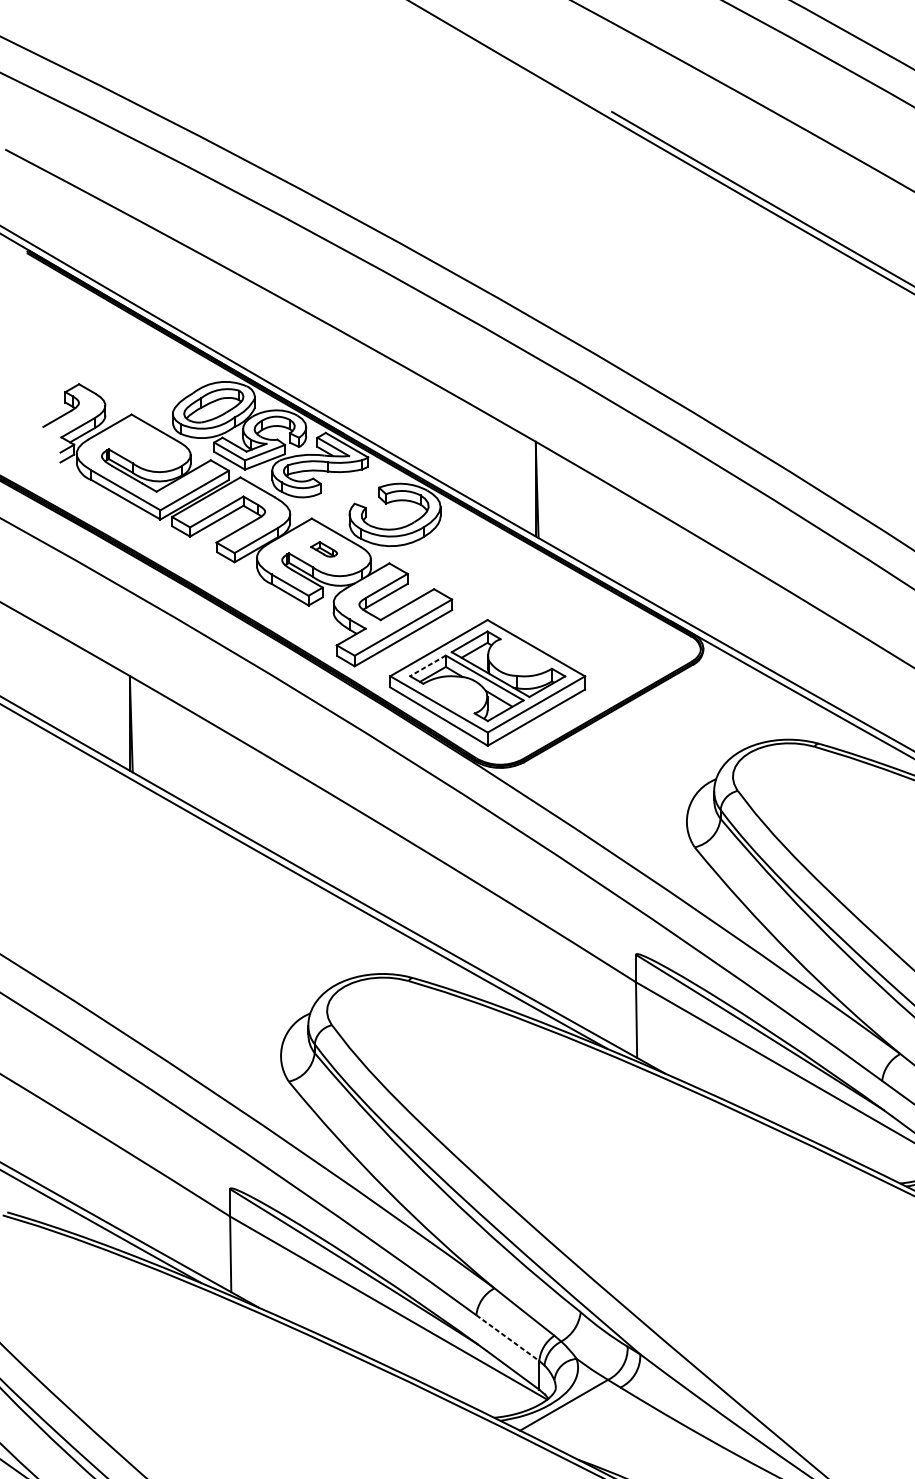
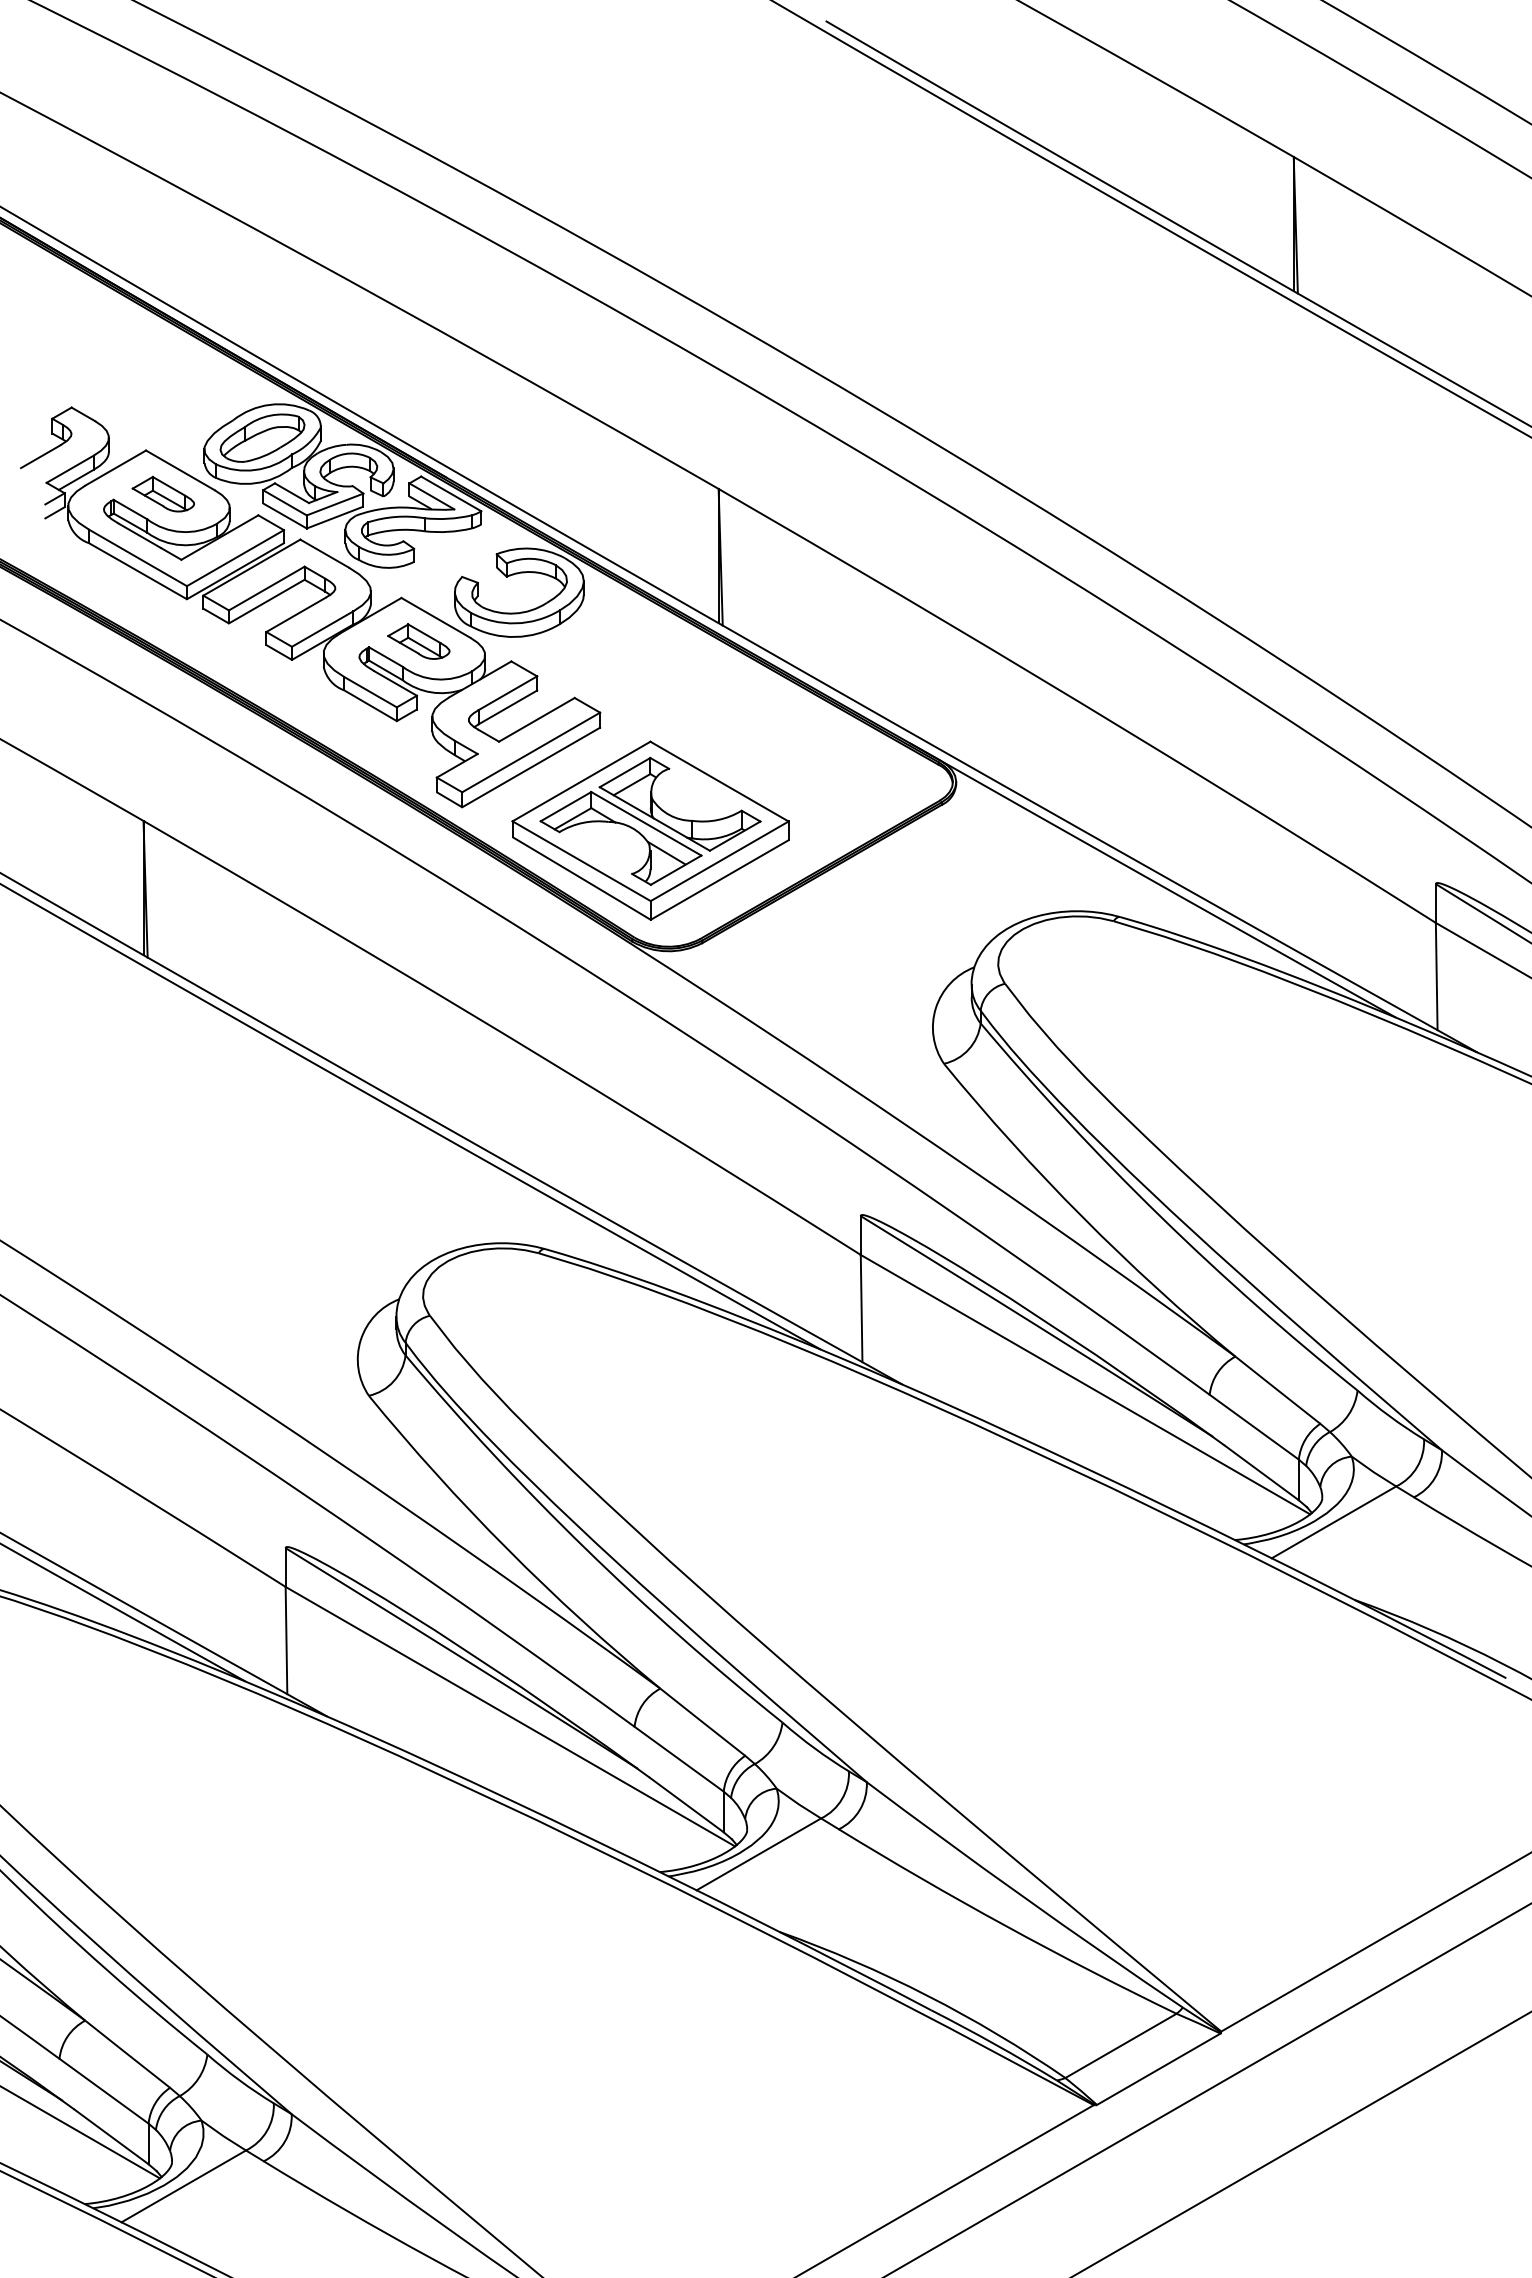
part: (143, 444) -> (162, 493), added
part: (323, 549) -> (418, 641), size x1.67
line: (427, 665) -> (565, 806), dashed -> solid
line: (508, 1338) -> (679, 1759), dashed -> solid

